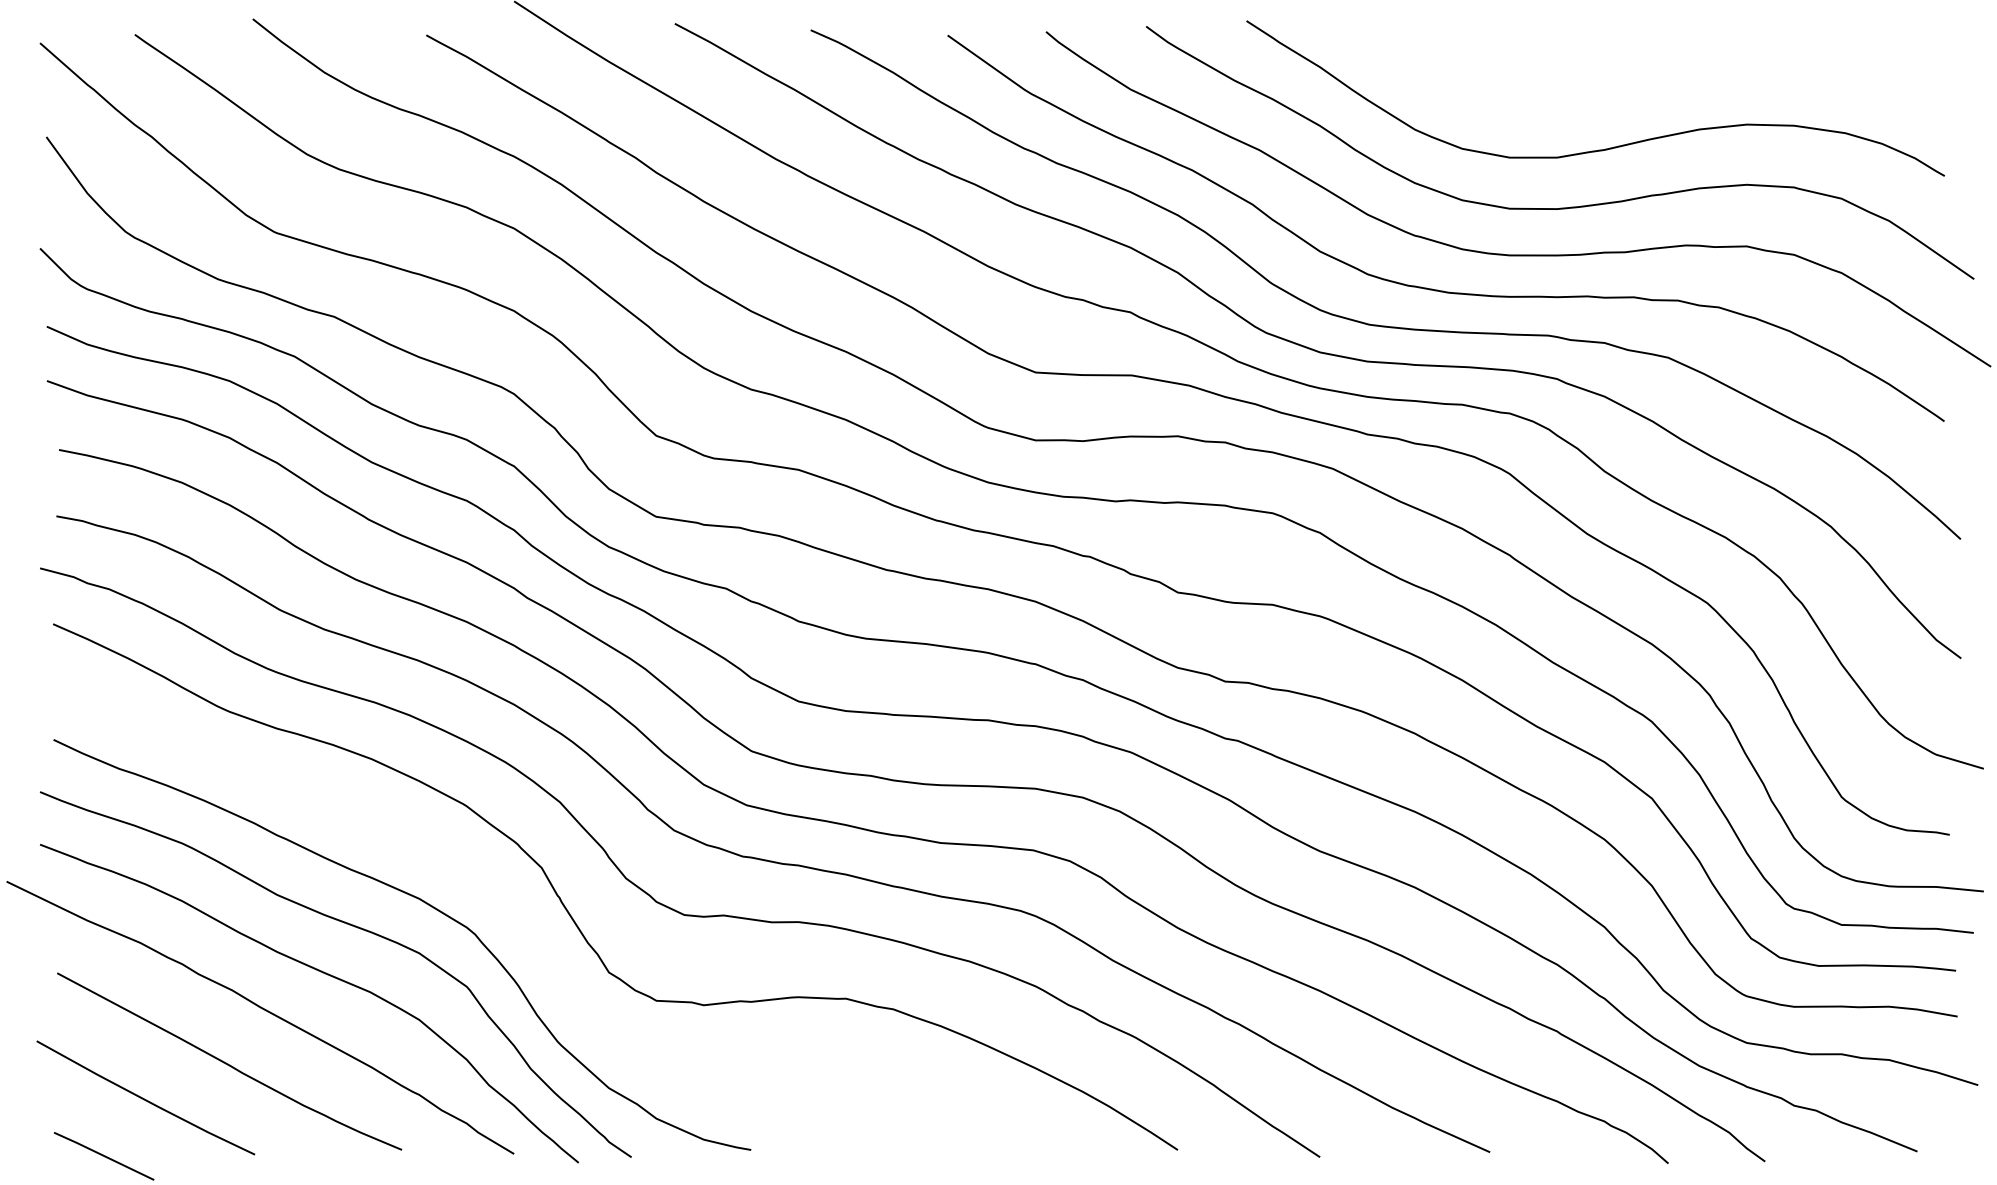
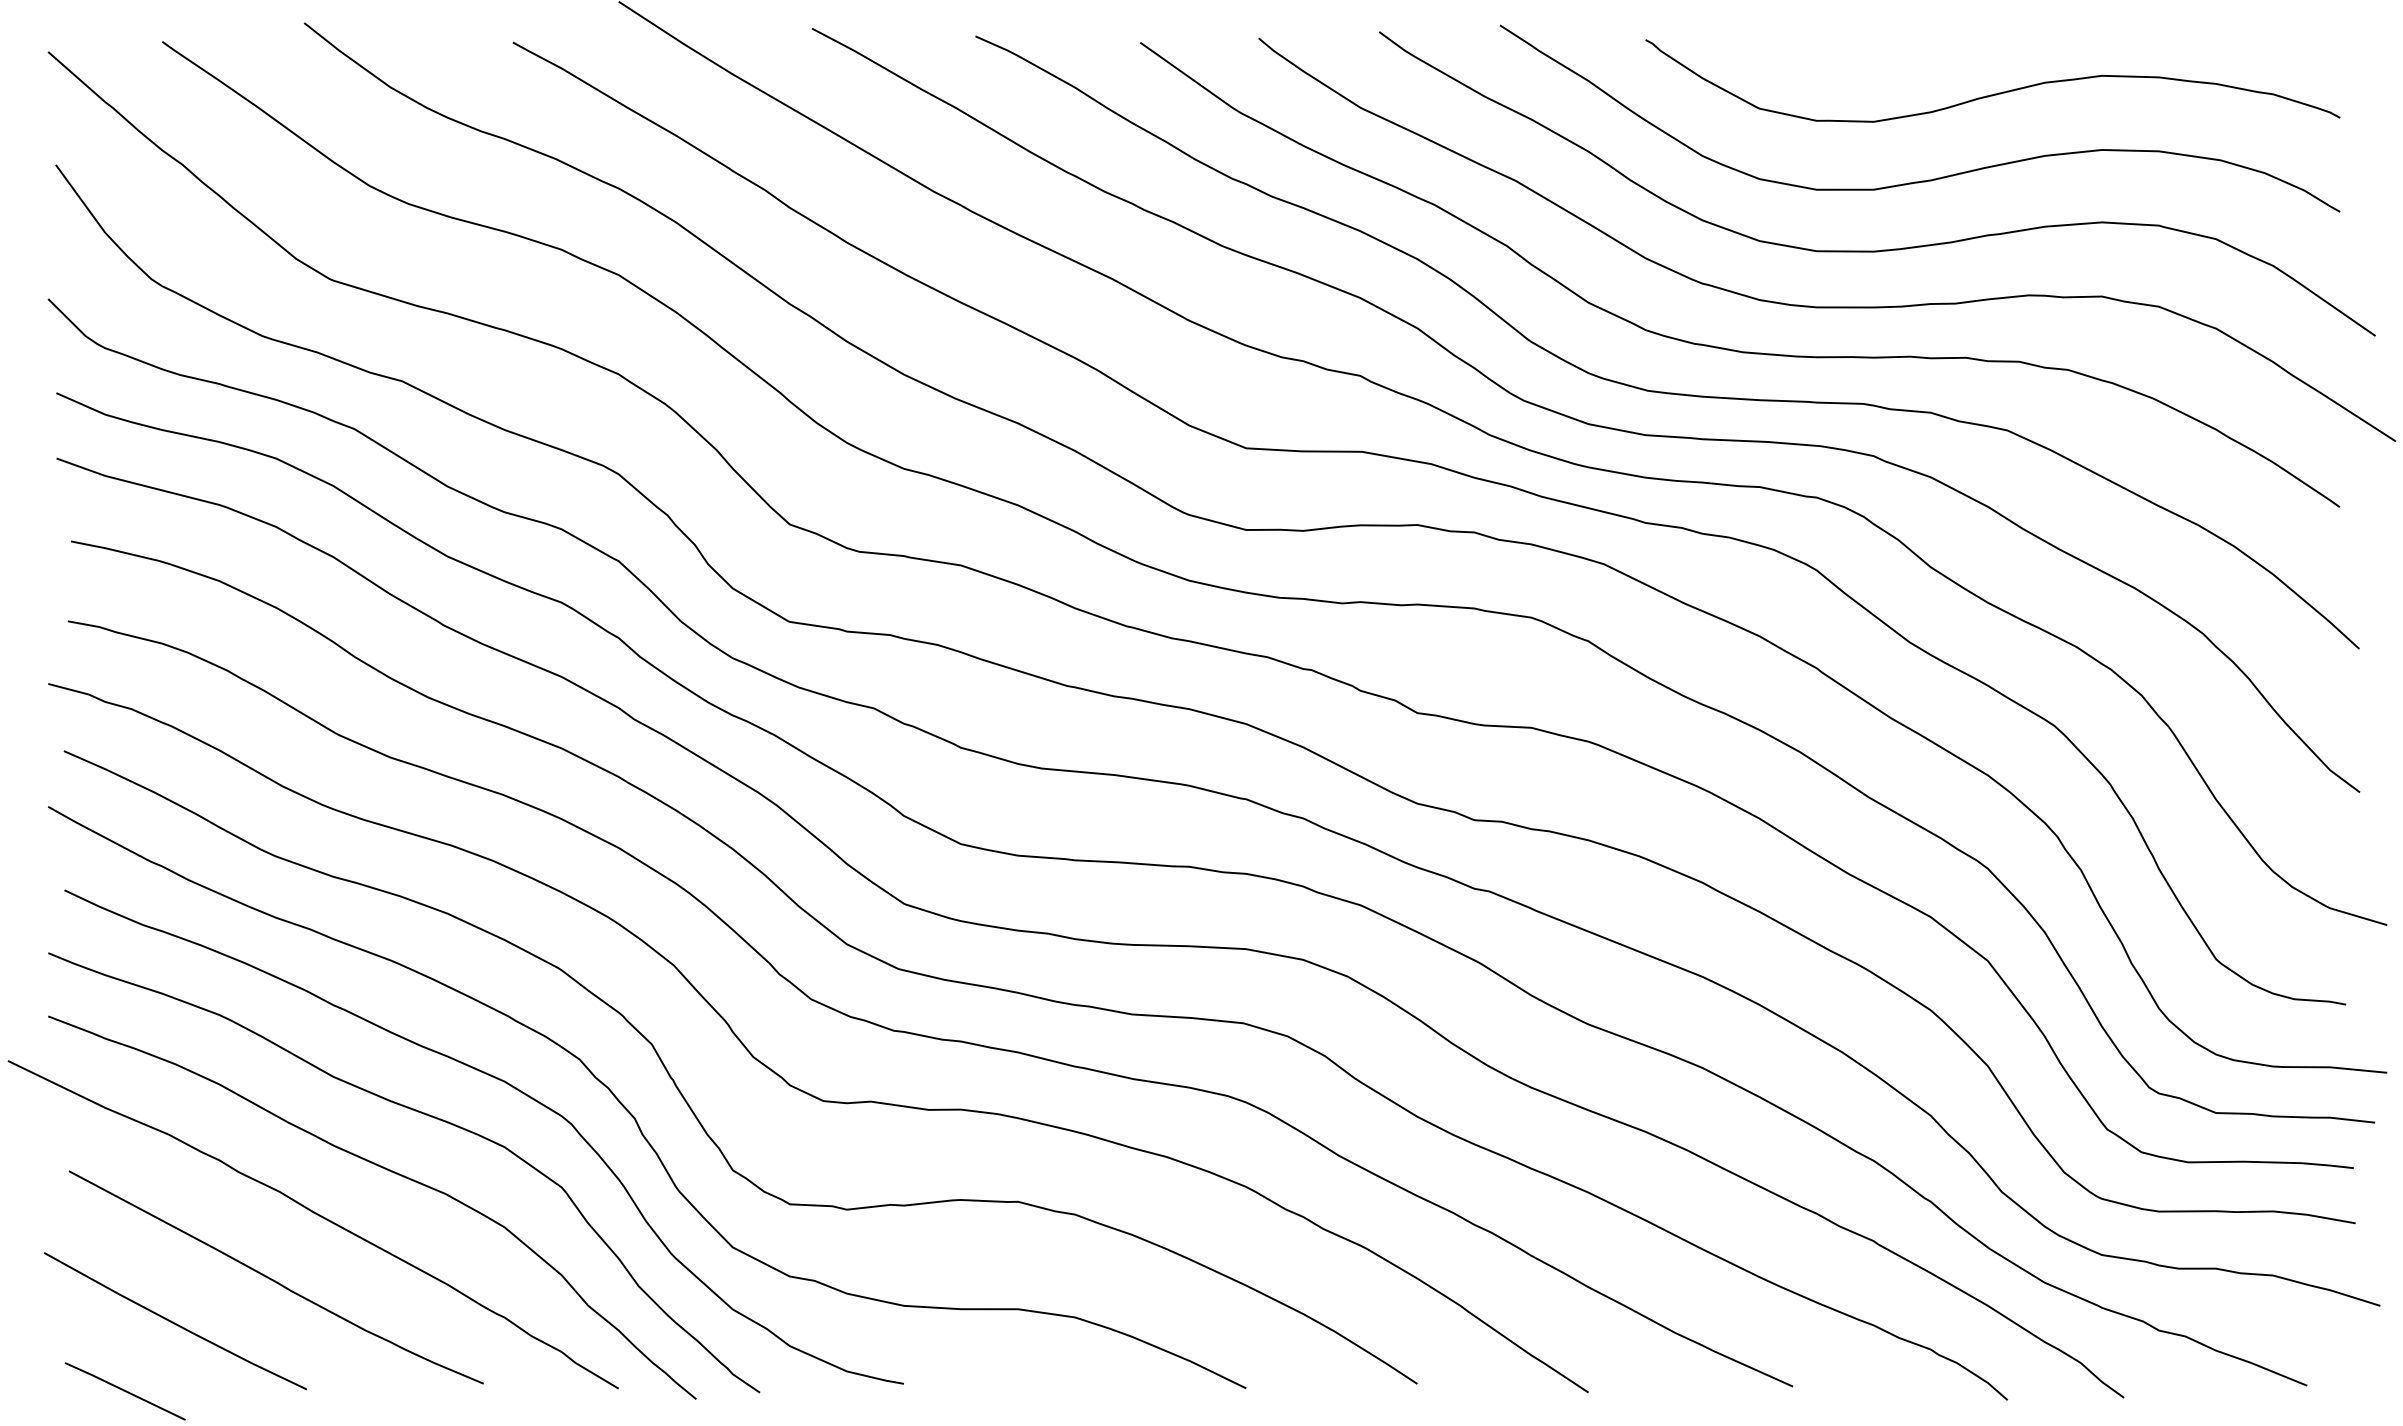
curve: (1657, 77) -> (1994, 93), added
curve: (524, 924) -> (631, 1112), added

